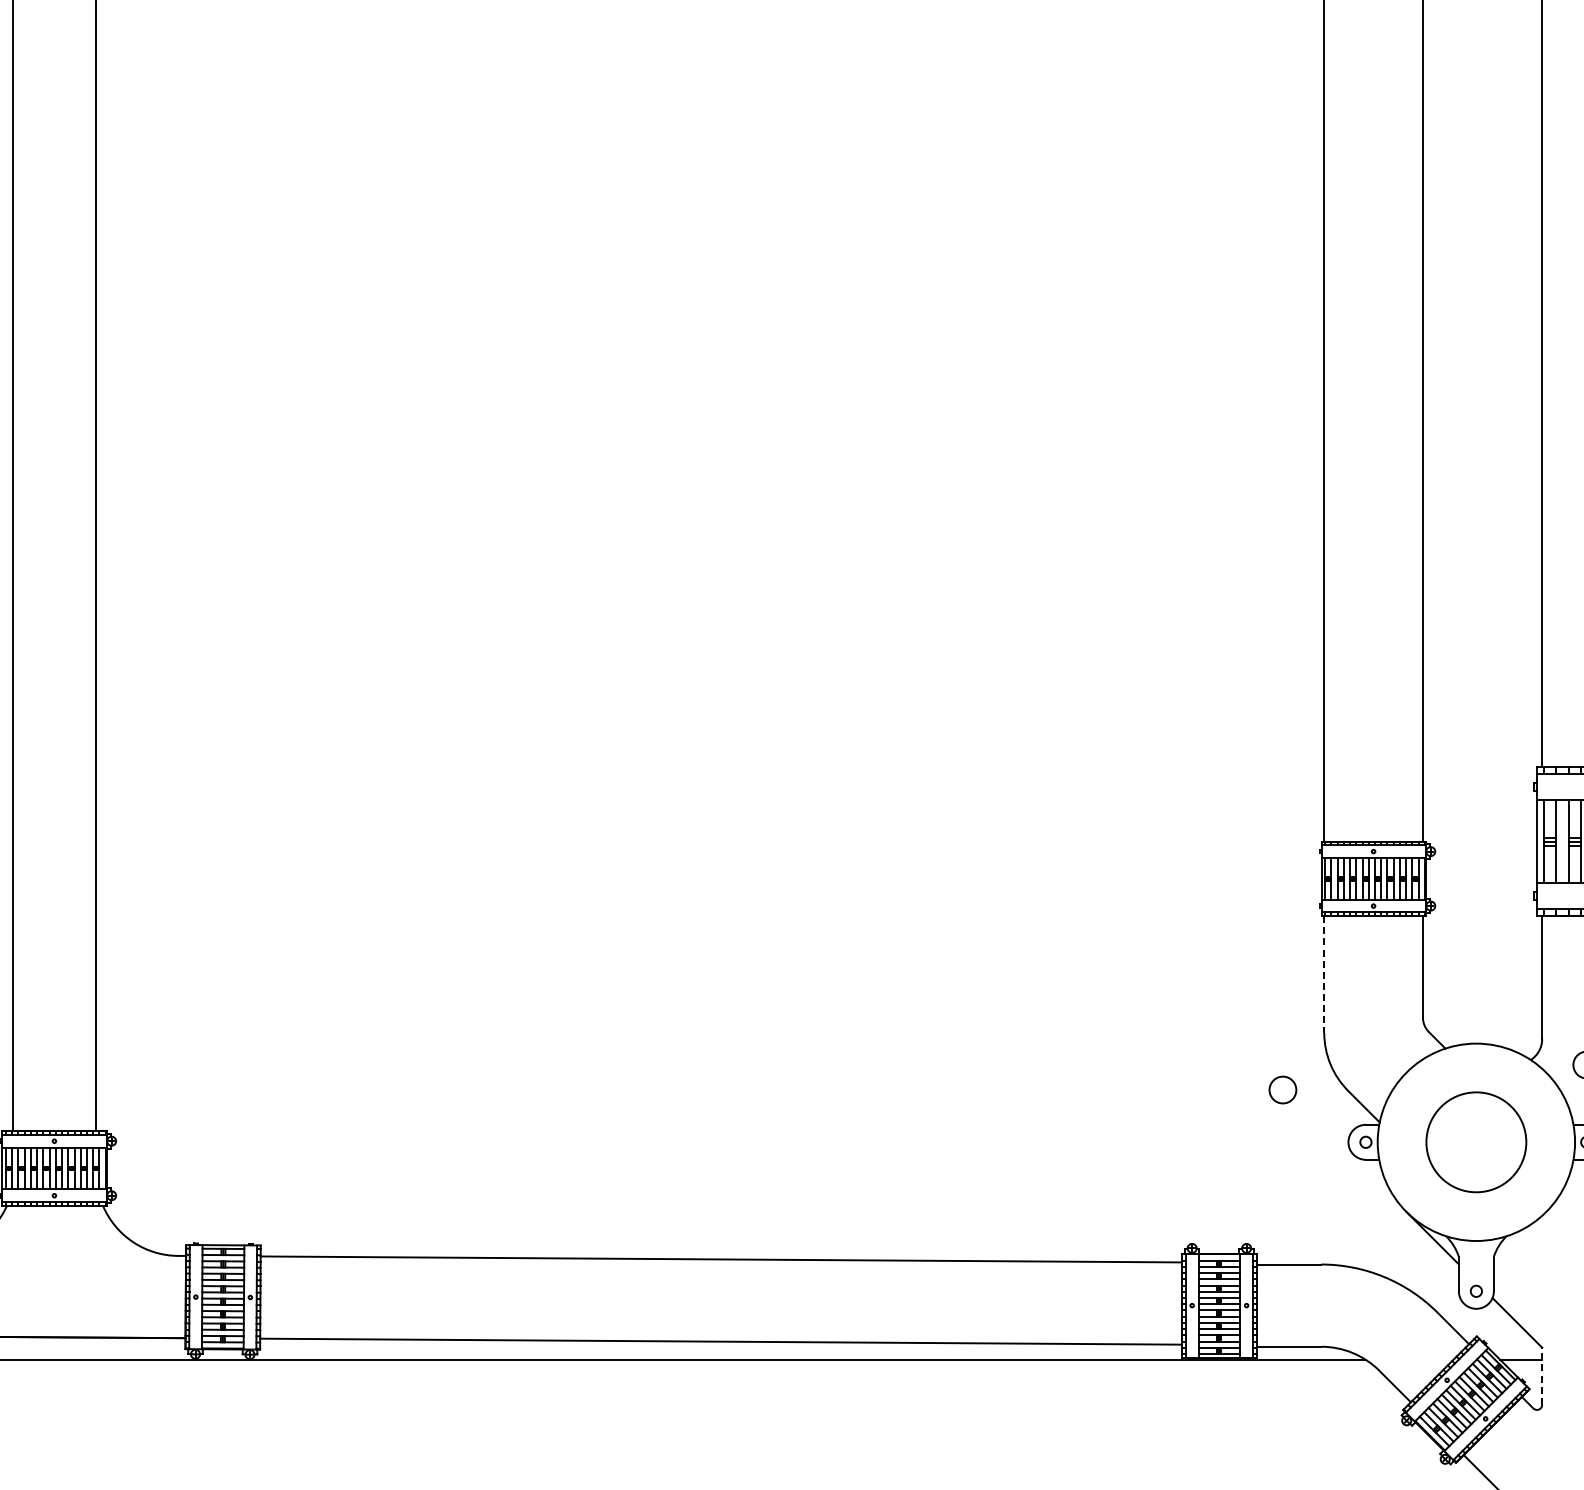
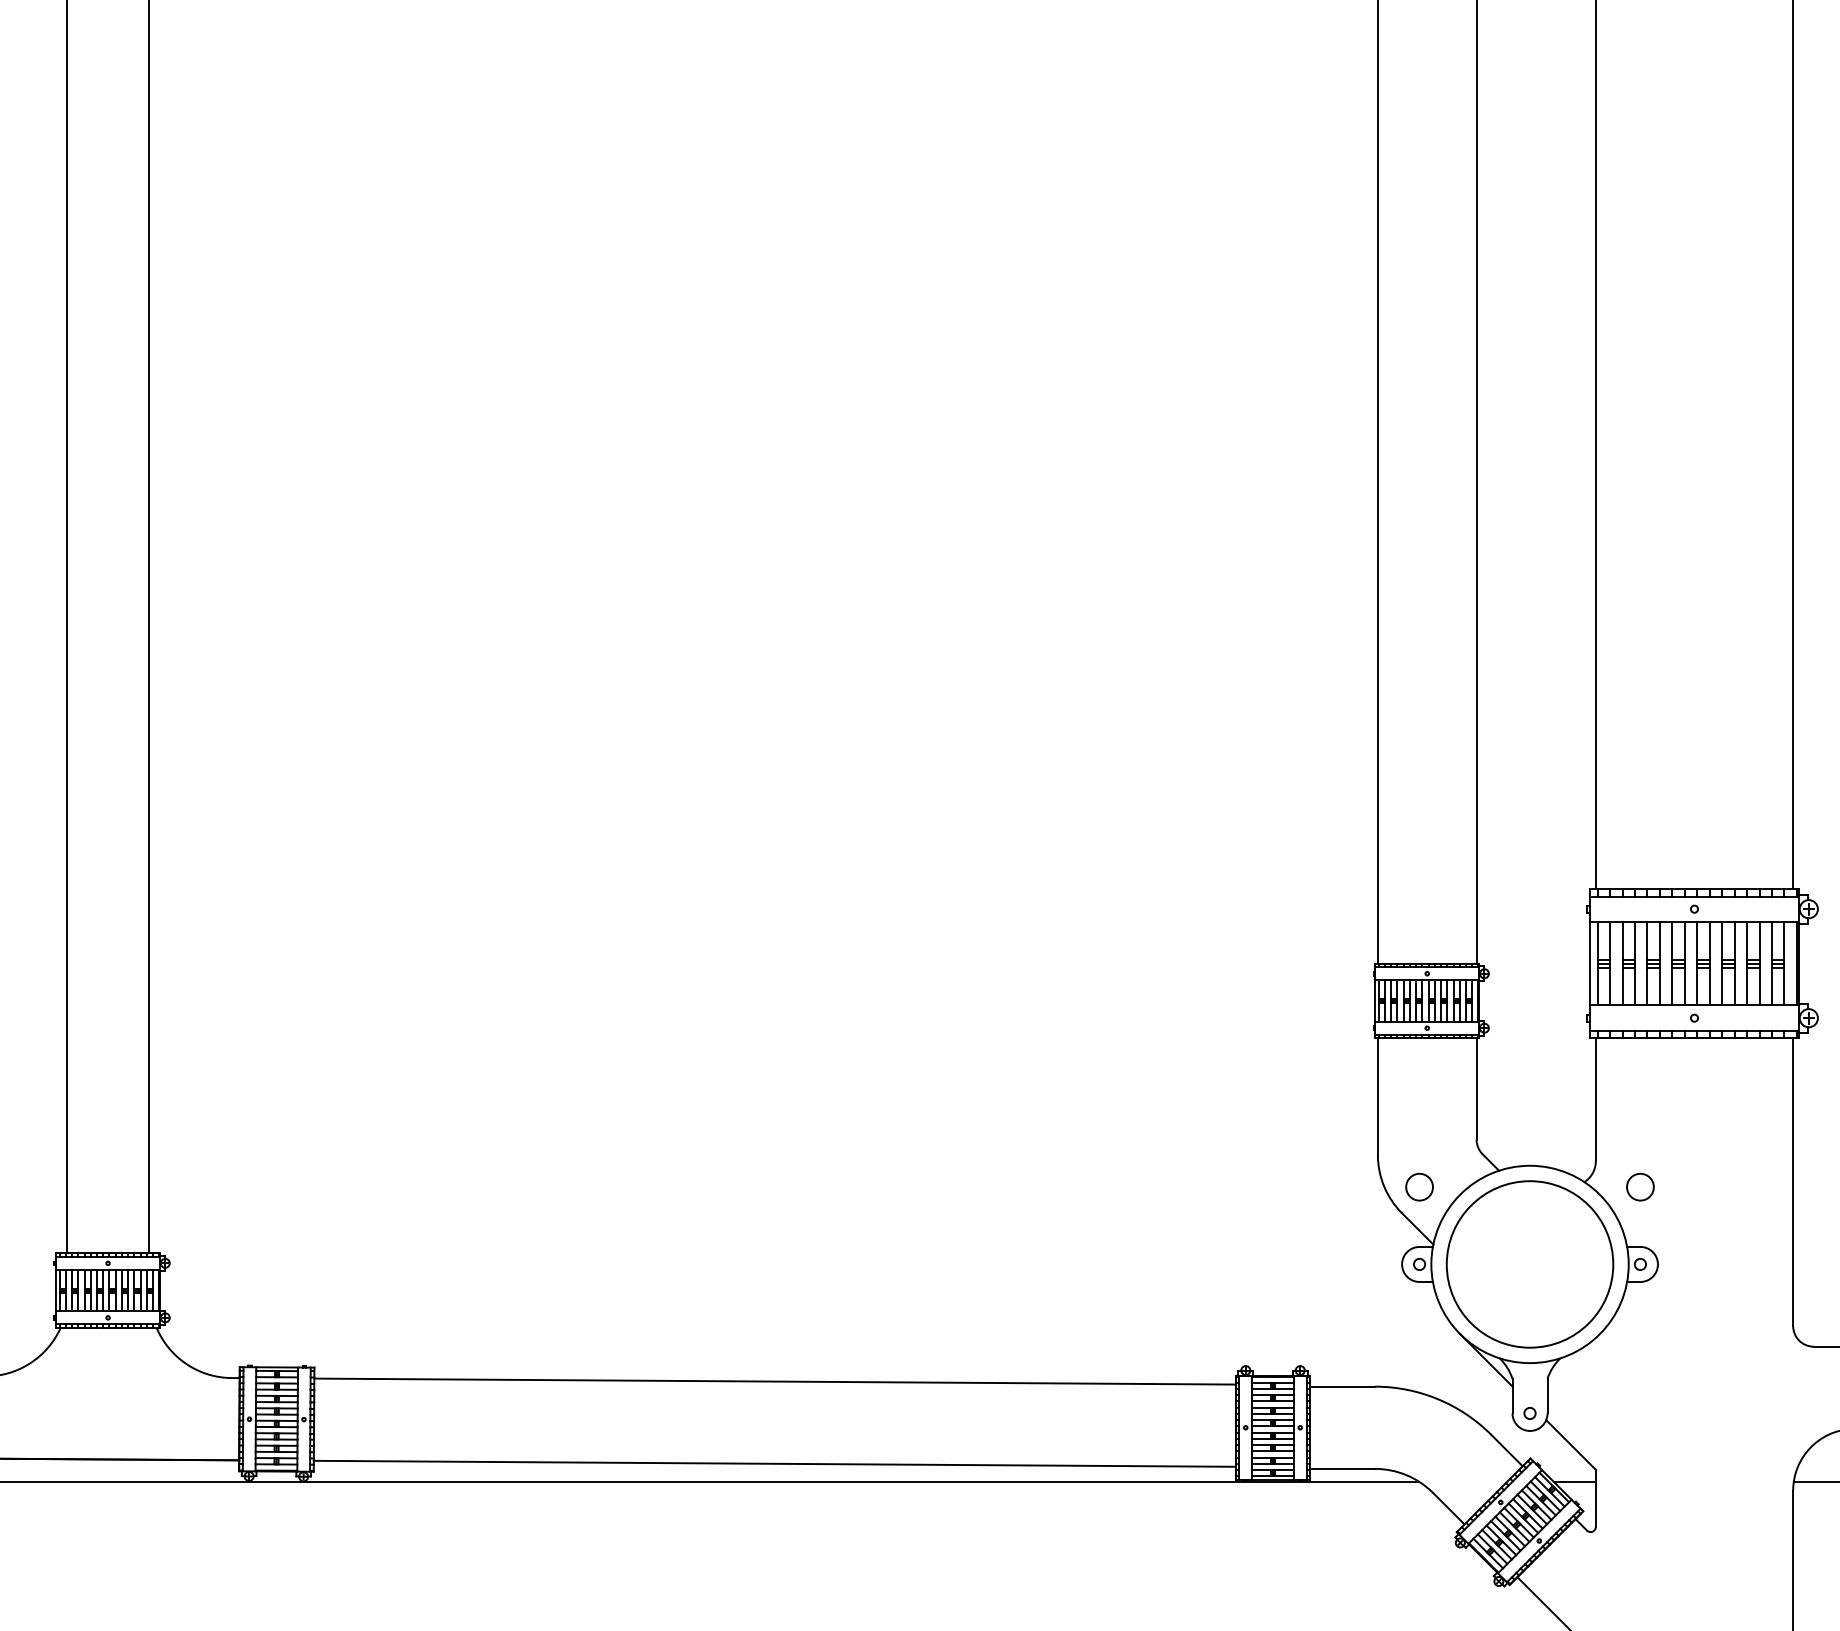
line: (1323, 975) -> (1377, 1097), dashed -> solid
circle: (1282, 1089) -> (1419, 1186), moved
circle: (1475, 1142) -> (1529, 1264), size x1.67
line: (1541, 1376) -> (1595, 1498), dashed -> solid

